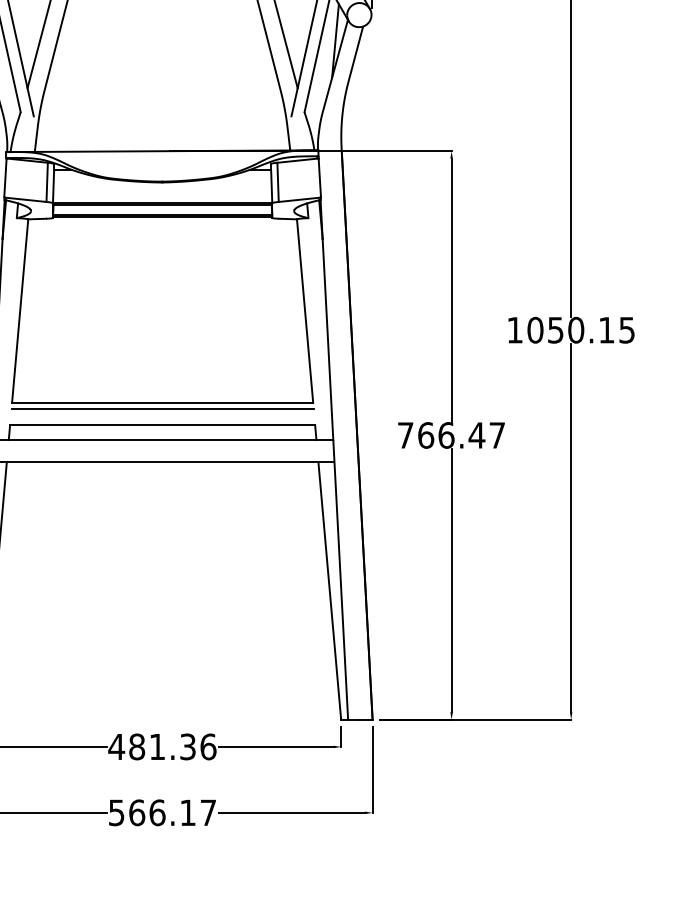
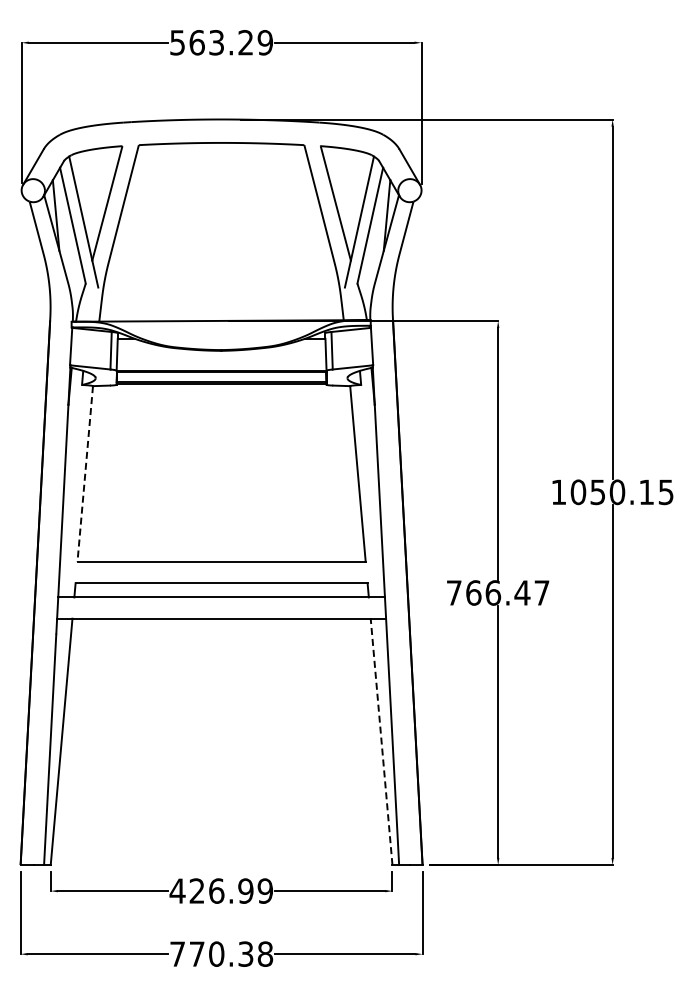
line: (20, 311) -> (85, 474), solid -> dashed
line: (162, 408) -> (221, 567), removed
line: (329, 590) -> (381, 741), solid -> dashed
text: (172, 746) -> (231, 890), 481.36 -> 426.99
text: (162, 812) -> (221, 953), 566.17 -> 770.38

